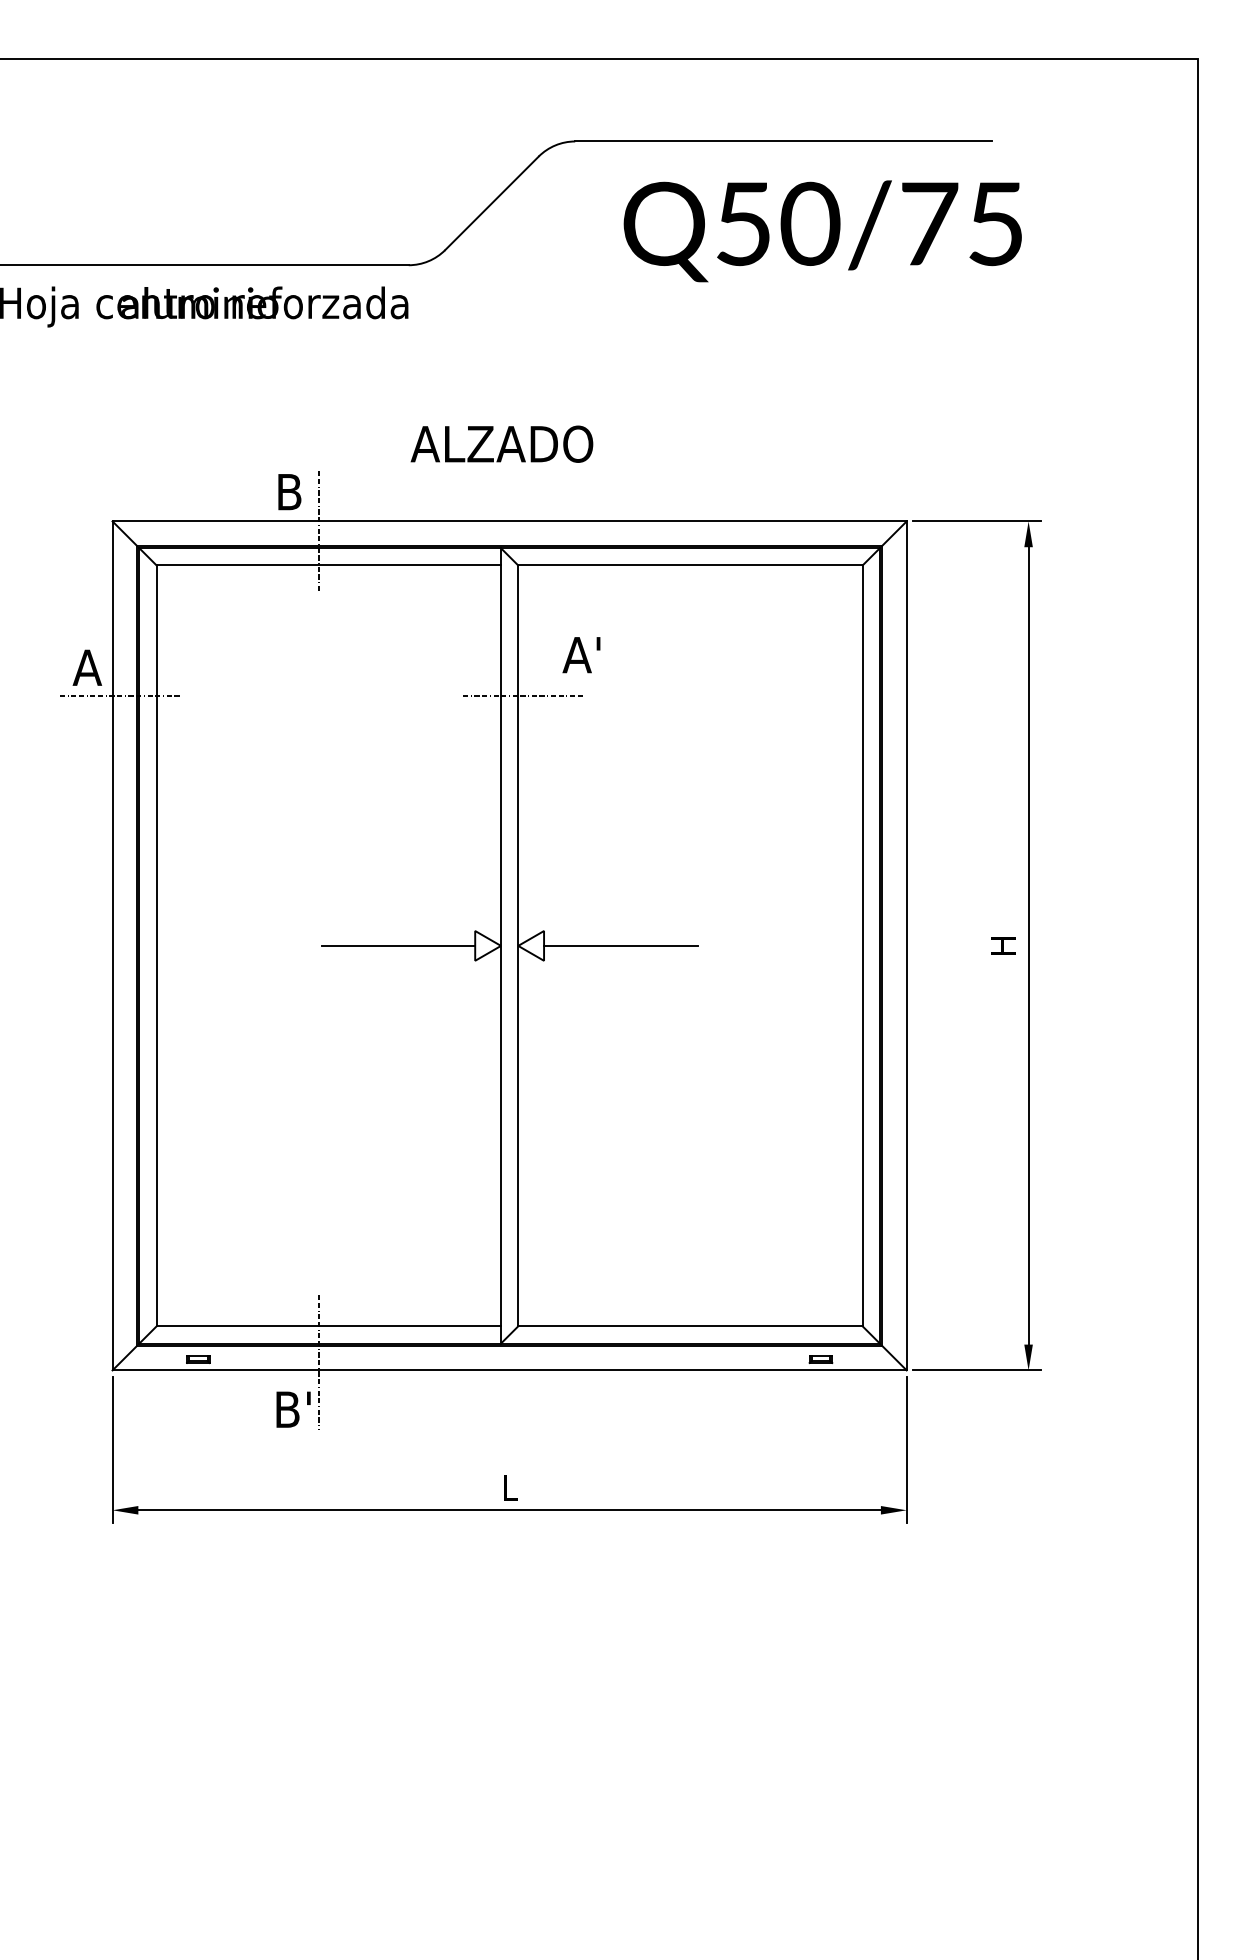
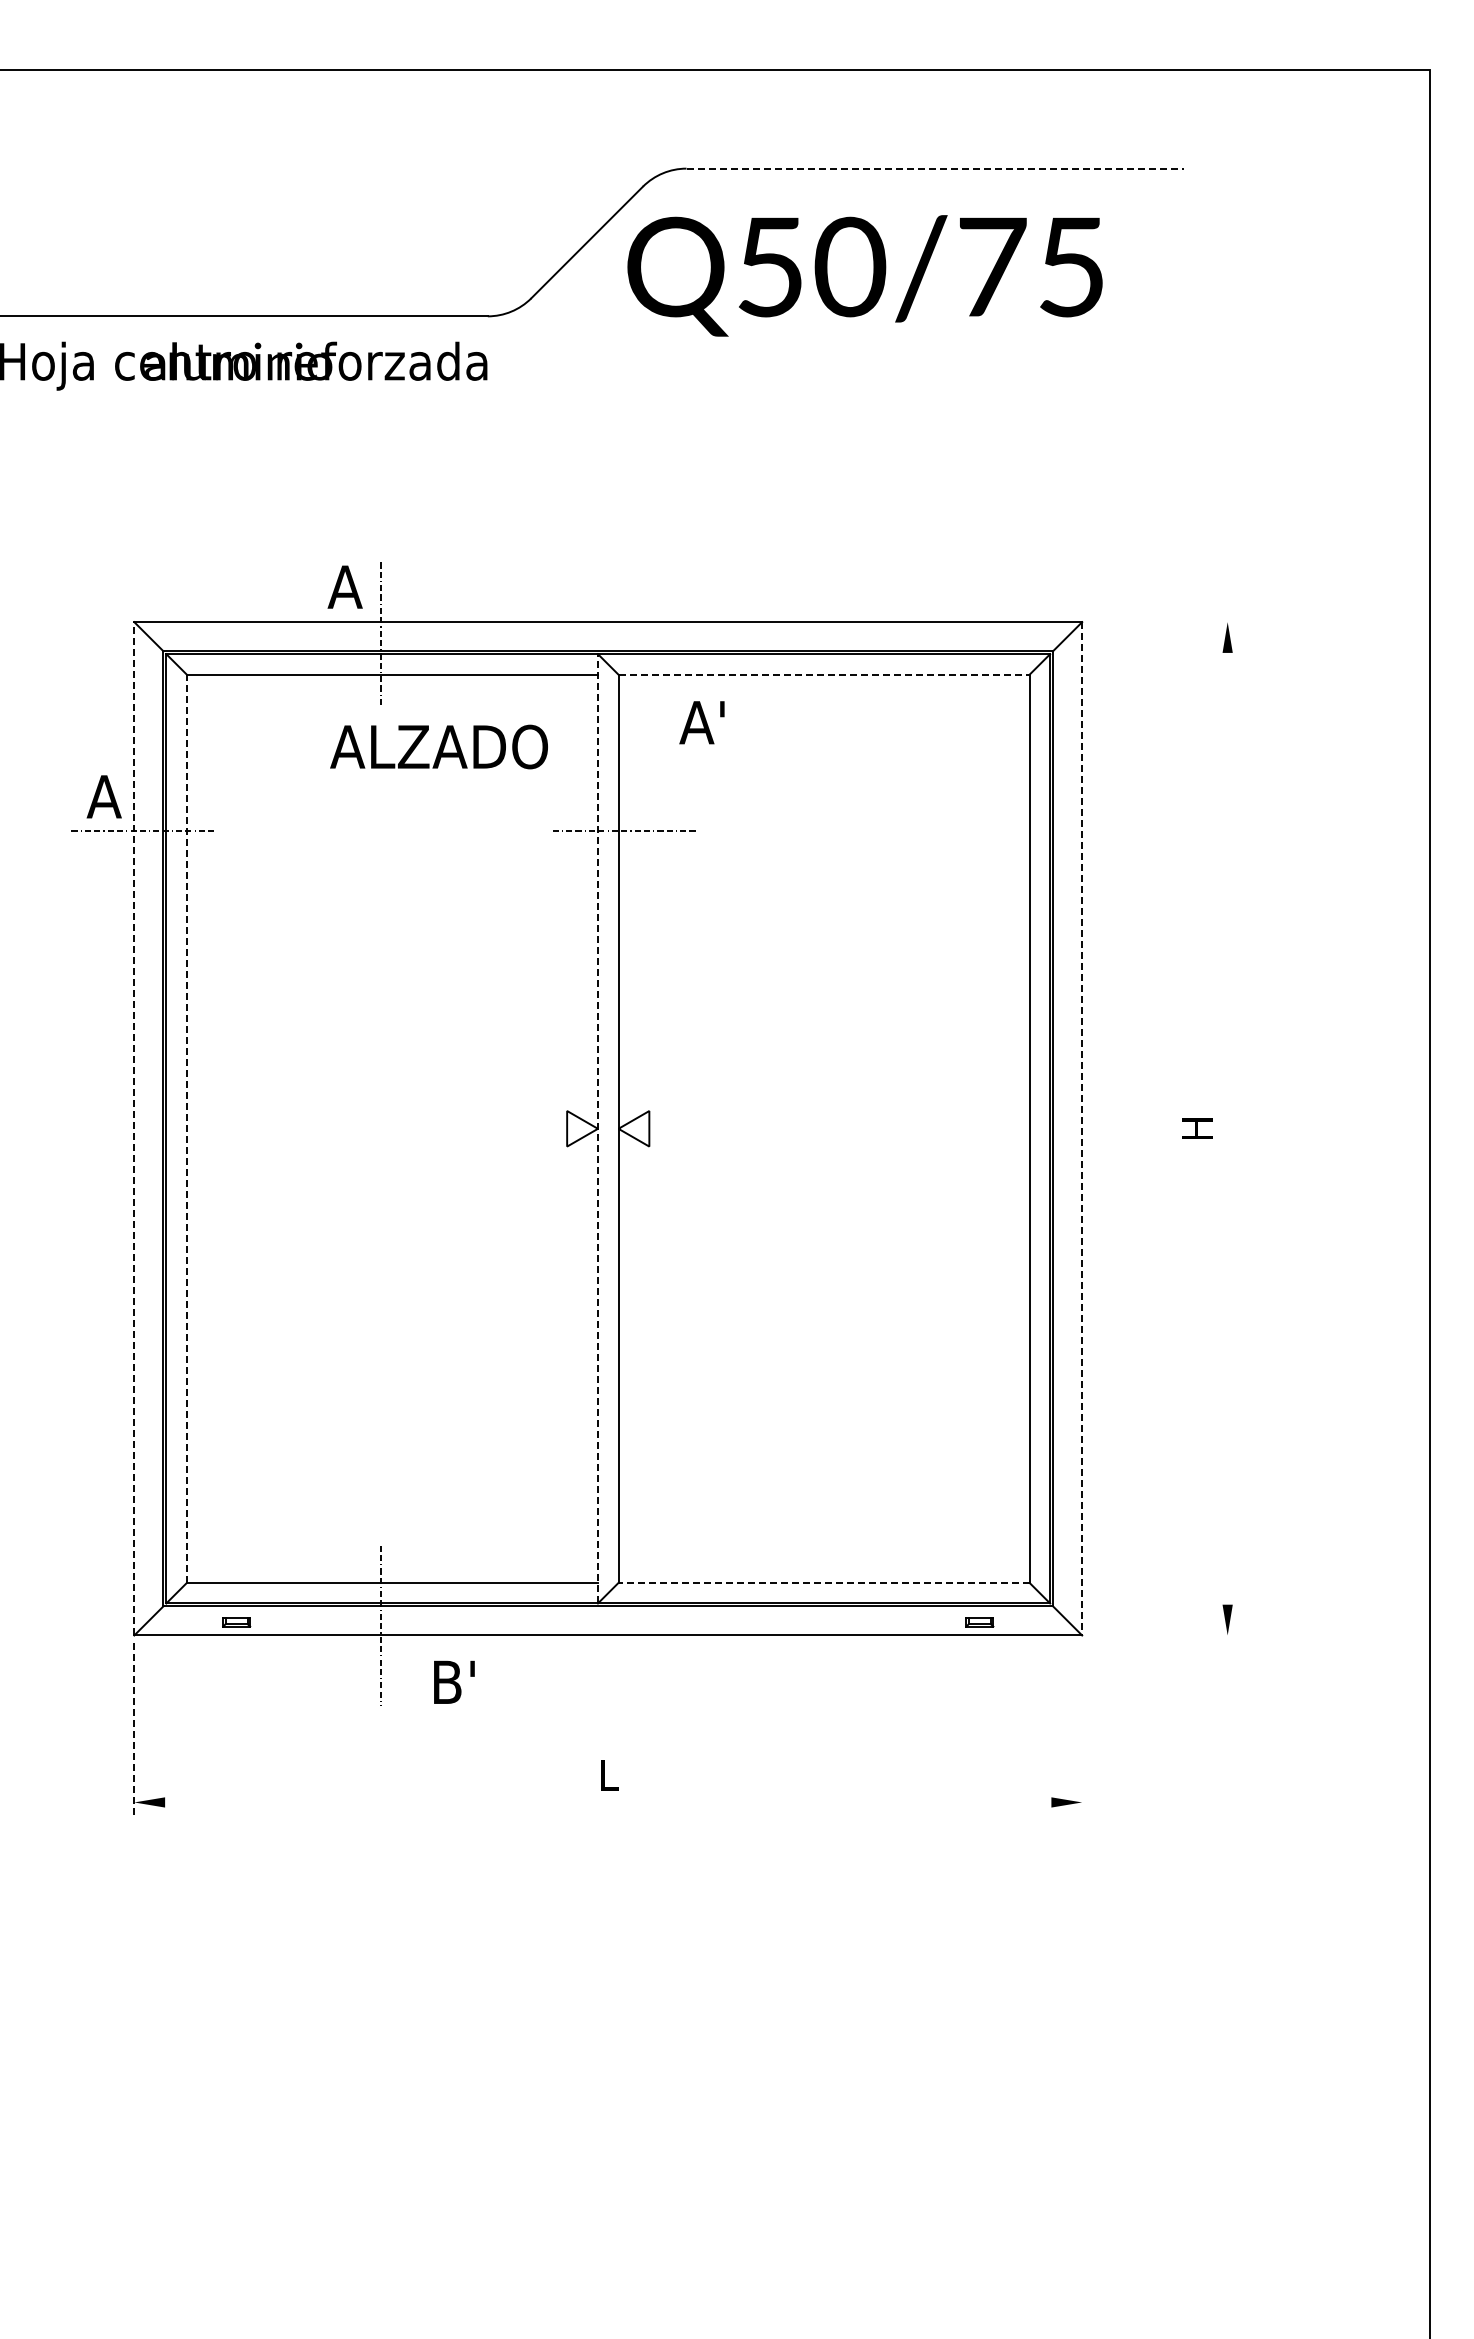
line: (783, 141) -> (935, 168), solid -> dashed
text: (822, 231) -> (864, 275), moved
text: (501, 443) -> (438, 746), moved
text: (288, 491) -> (344, 586), B -> A
line: (977, 521) -> (1166, 622), removed
line: (690, 565) -> (824, 674), solid -> dashed
text: (581, 654) -> (701, 722), moved
line: (112, 945) -> (134, 1128), solid -> dashed
line: (156, 945) -> (186, 1128), solid -> dashed
line: (398, 945) -> (475, 1128), removed
line: (500, 945) -> (597, 1128), solid -> dashed
line: (620, 945) -> (740, 1128), removed
line: (906, 945) -> (1082, 1128), solid -> dashed
line: (1028, 945) -> (1227, 1128), removed
line: (690, 1326) -> (824, 1582), solid -> dashed
line: (977, 1370) -> (1166, 1635), removed
text: (293, 1408) -> (454, 1681), moved
line: (112, 1450) -> (134, 1731), solid -> dashed
line: (906, 1450) -> (1082, 1730), removed
line: (509, 1510) -> (608, 1802), removed

